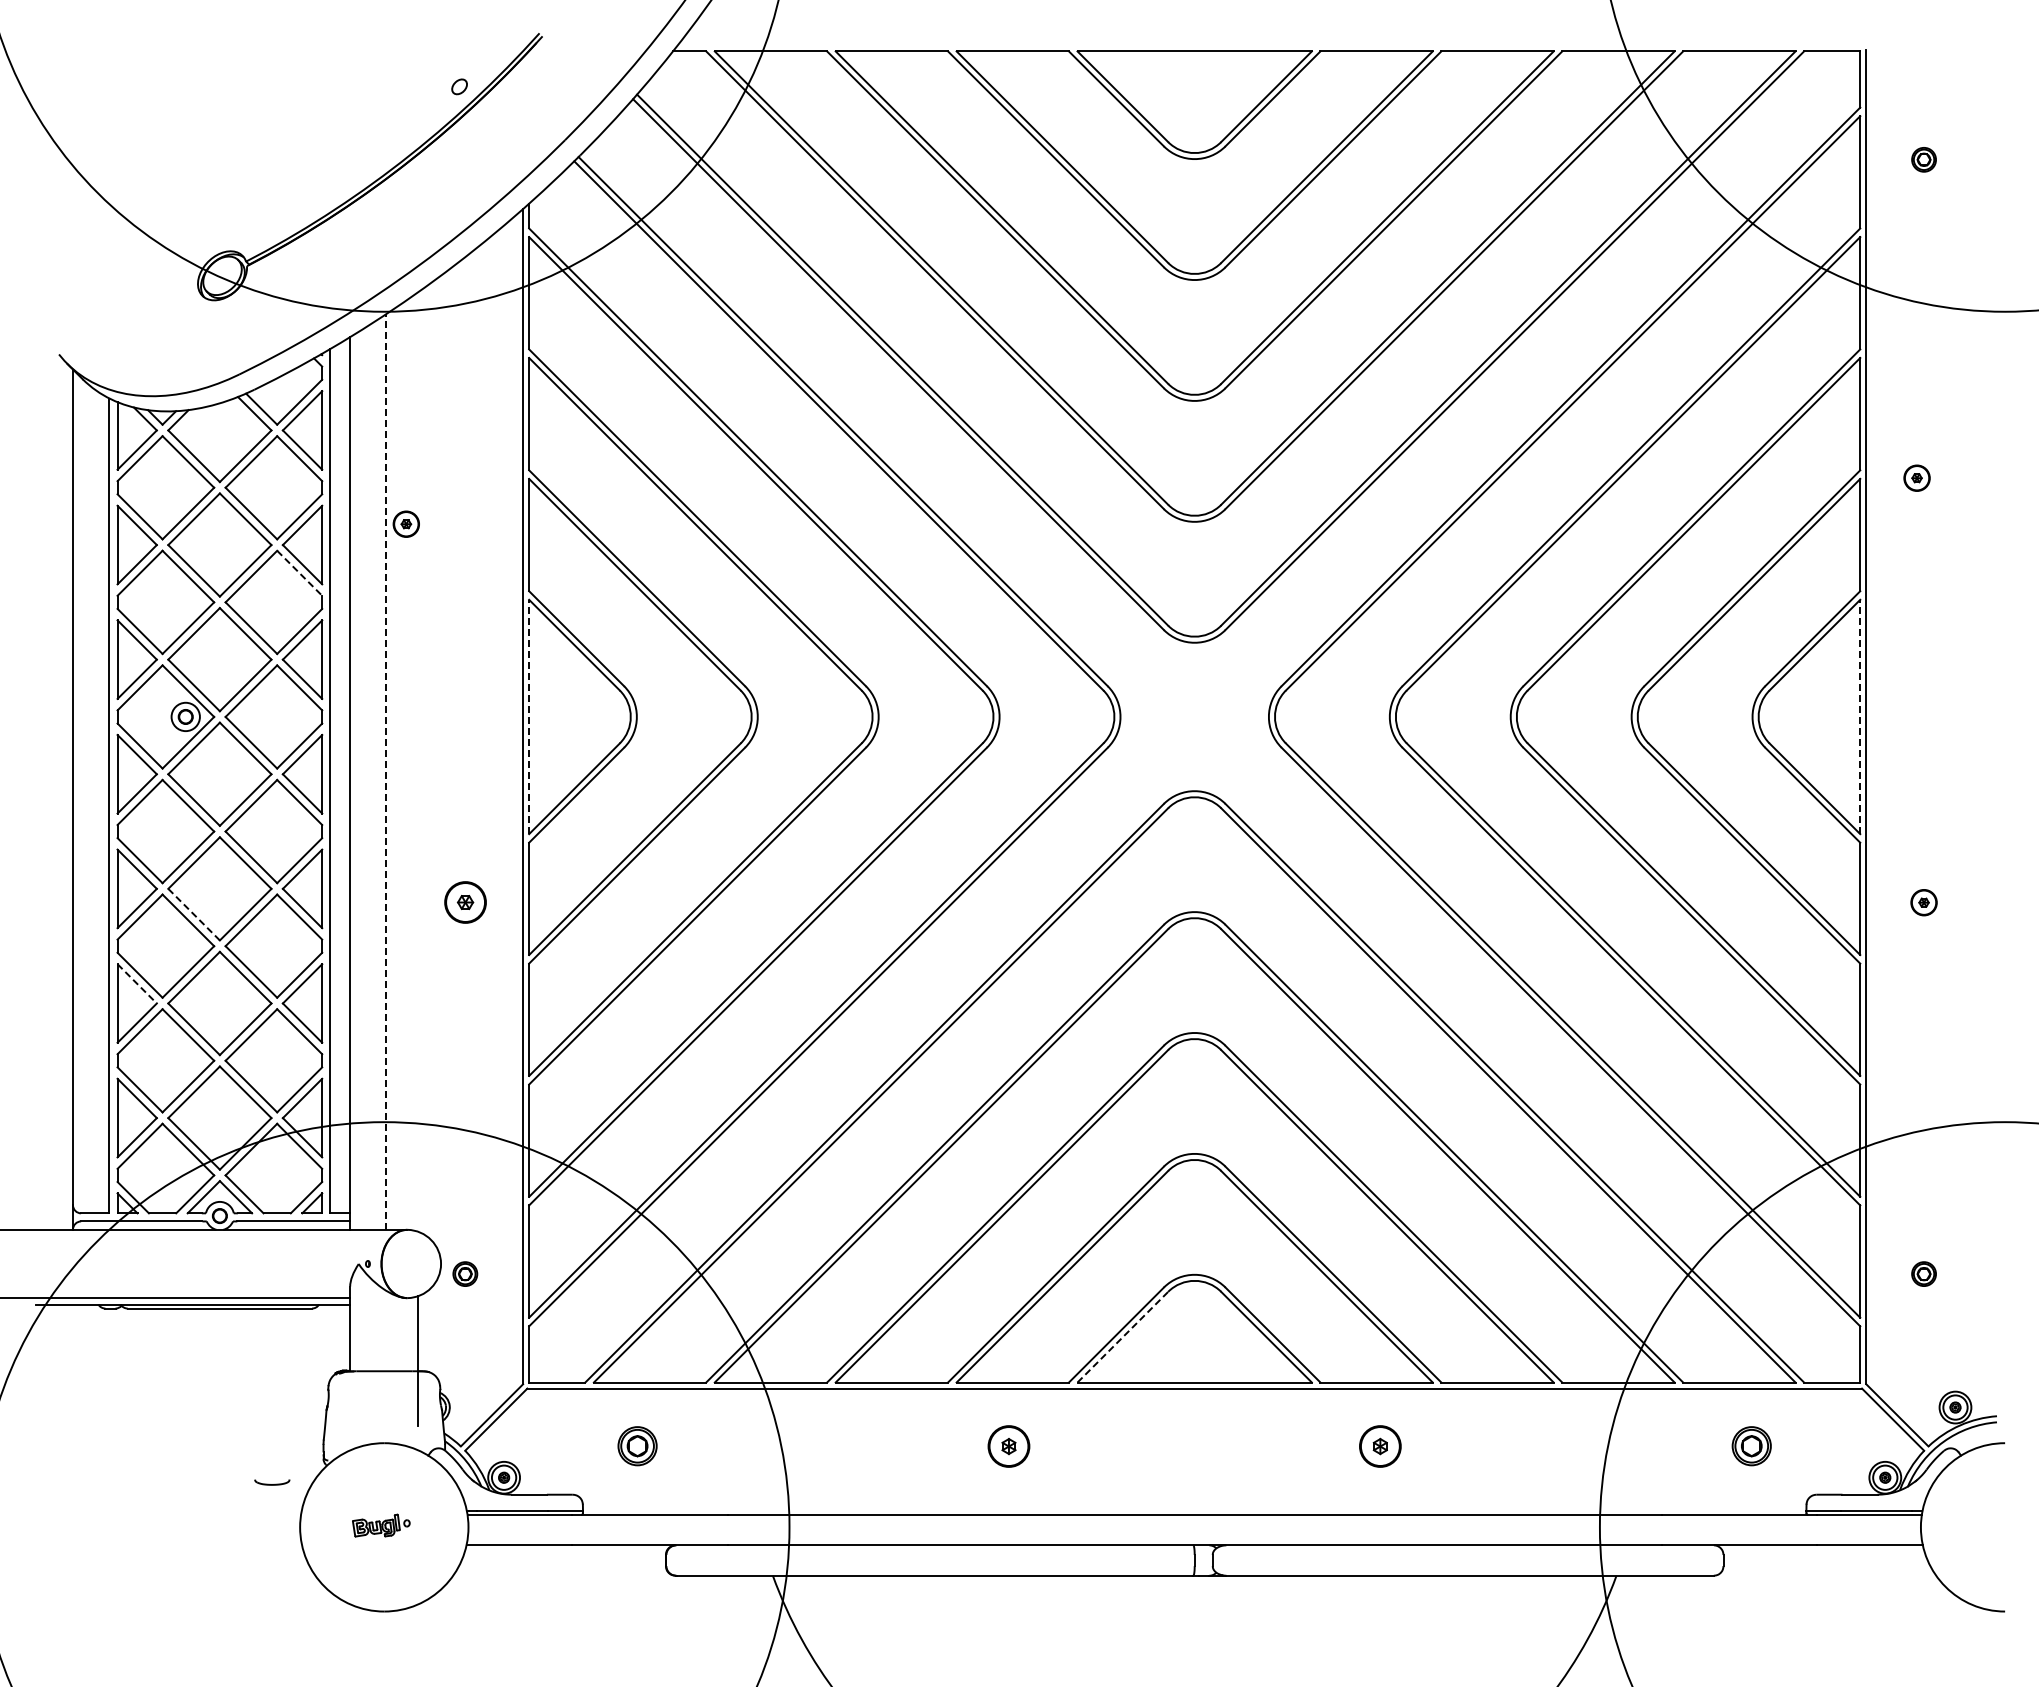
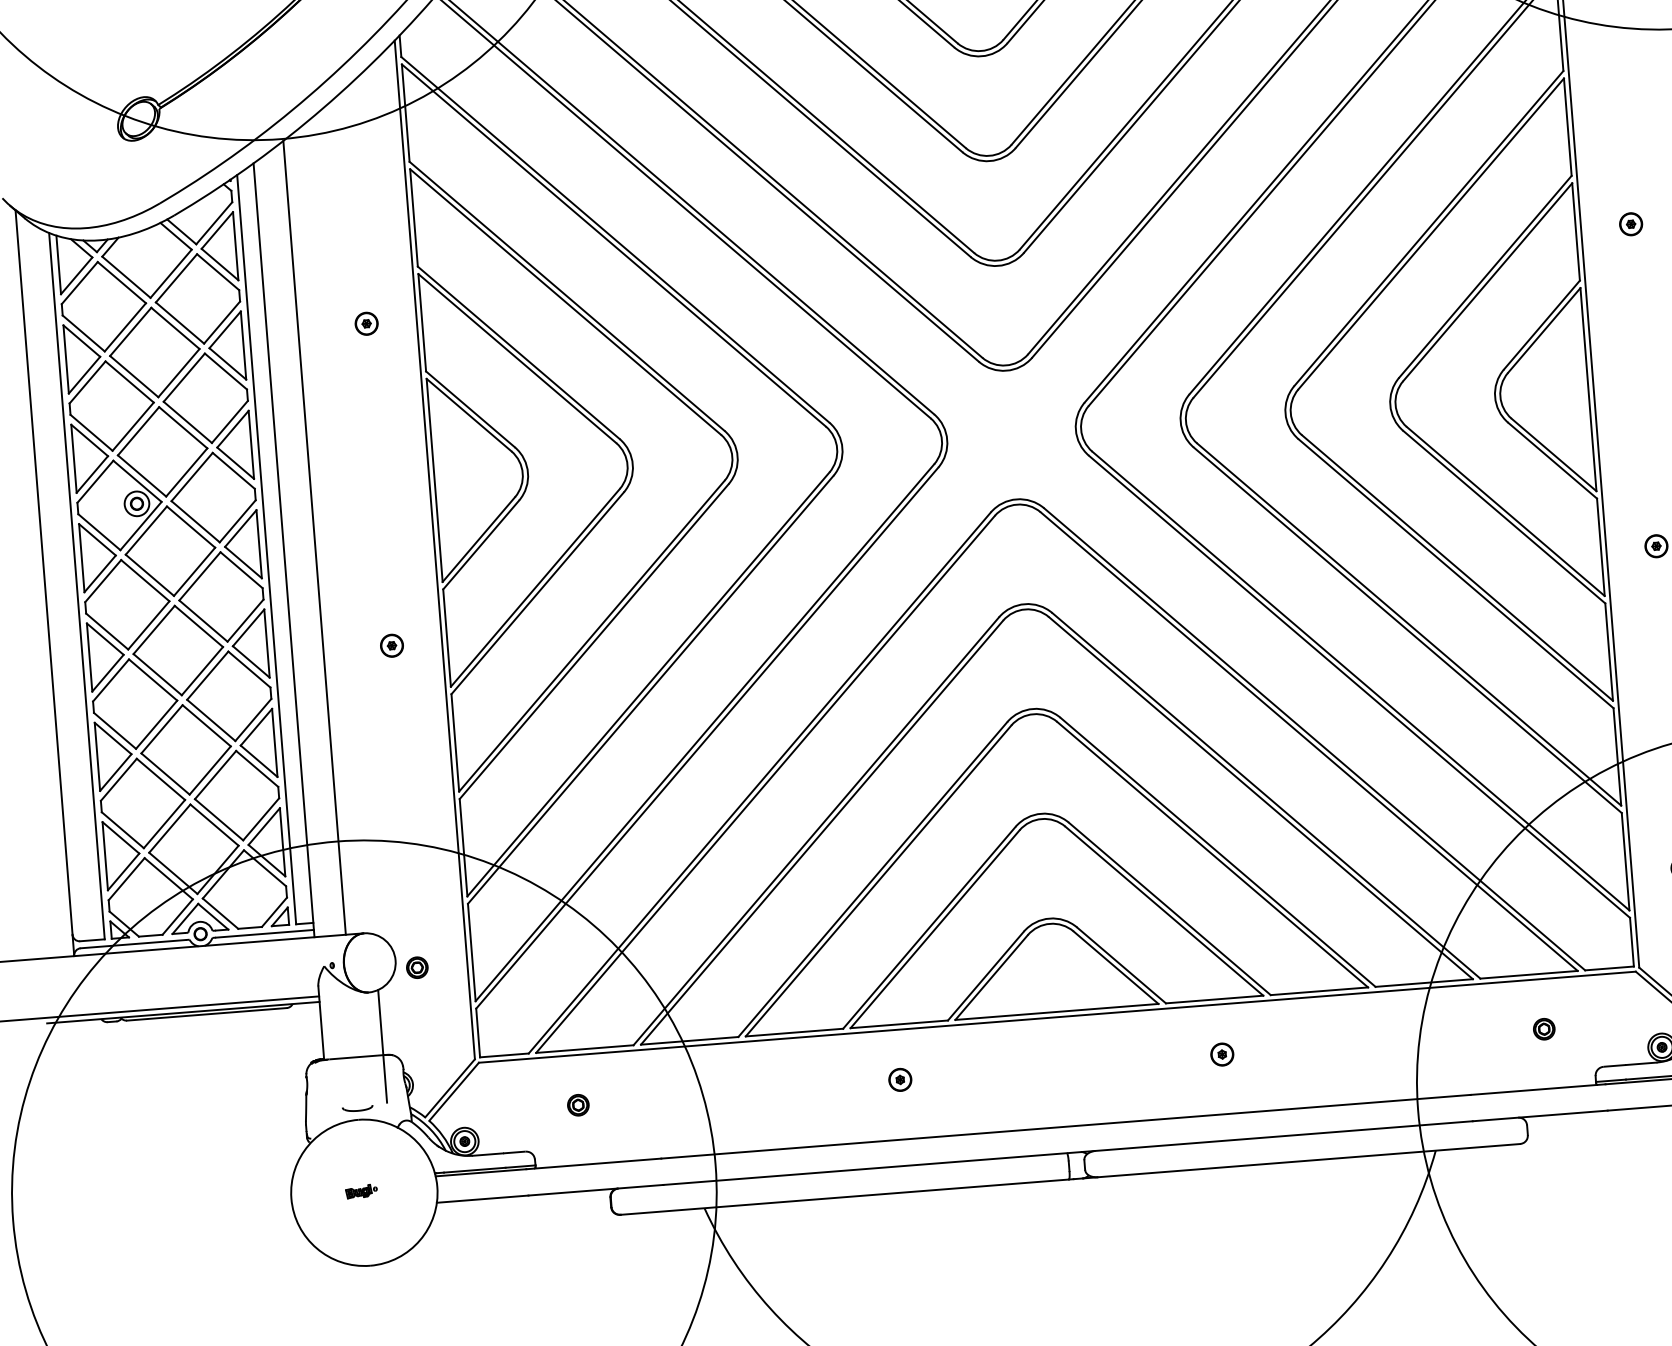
part: (1916, 477) -> (1630, 223), moved
part: (405, 523) -> (365, 323), moved
line: (299, 573) -> (225, 371), dashed -> solid
line: (529, 716) -> (434, 480), dashed -> solid
line: (1860, 716) -> (1588, 389), dashed -> solid
line: (386, 772) -> (314, 538), dashed -> solid
part: (464, 902) -> (391, 645), size x0.62
line: (194, 915) -> (158, 675), dashed -> solid
line: (137, 983) -> (113, 738), dashed -> solid
line: (1123, 1336) -> (992, 976), dashed -> solid
part: (1008, 1445) -> (899, 1079), size x0.62
part: (1380, 1445) -> (1222, 1053), size x0.62
part: (637, 1446) -> (578, 1105), size x0.62
part: (1751, 1446) -> (1543, 1029), size x0.62
part: (272, 1482) -> (357, 1108), moved
part: (380, 1525) -> (360, 1191), size x0.62

